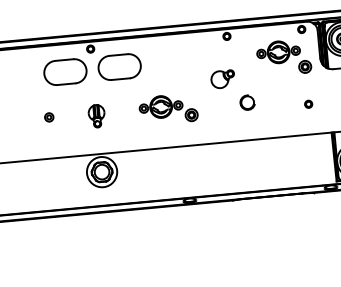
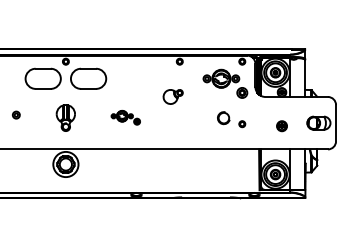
part: (247, 103) -> (223, 118), moved
part: (168, 109) -> (125, 117), size x0.6
part: (96, 115) -> (65, 117), size x1.4
part: (49, 116) -> (16, 114), moved

